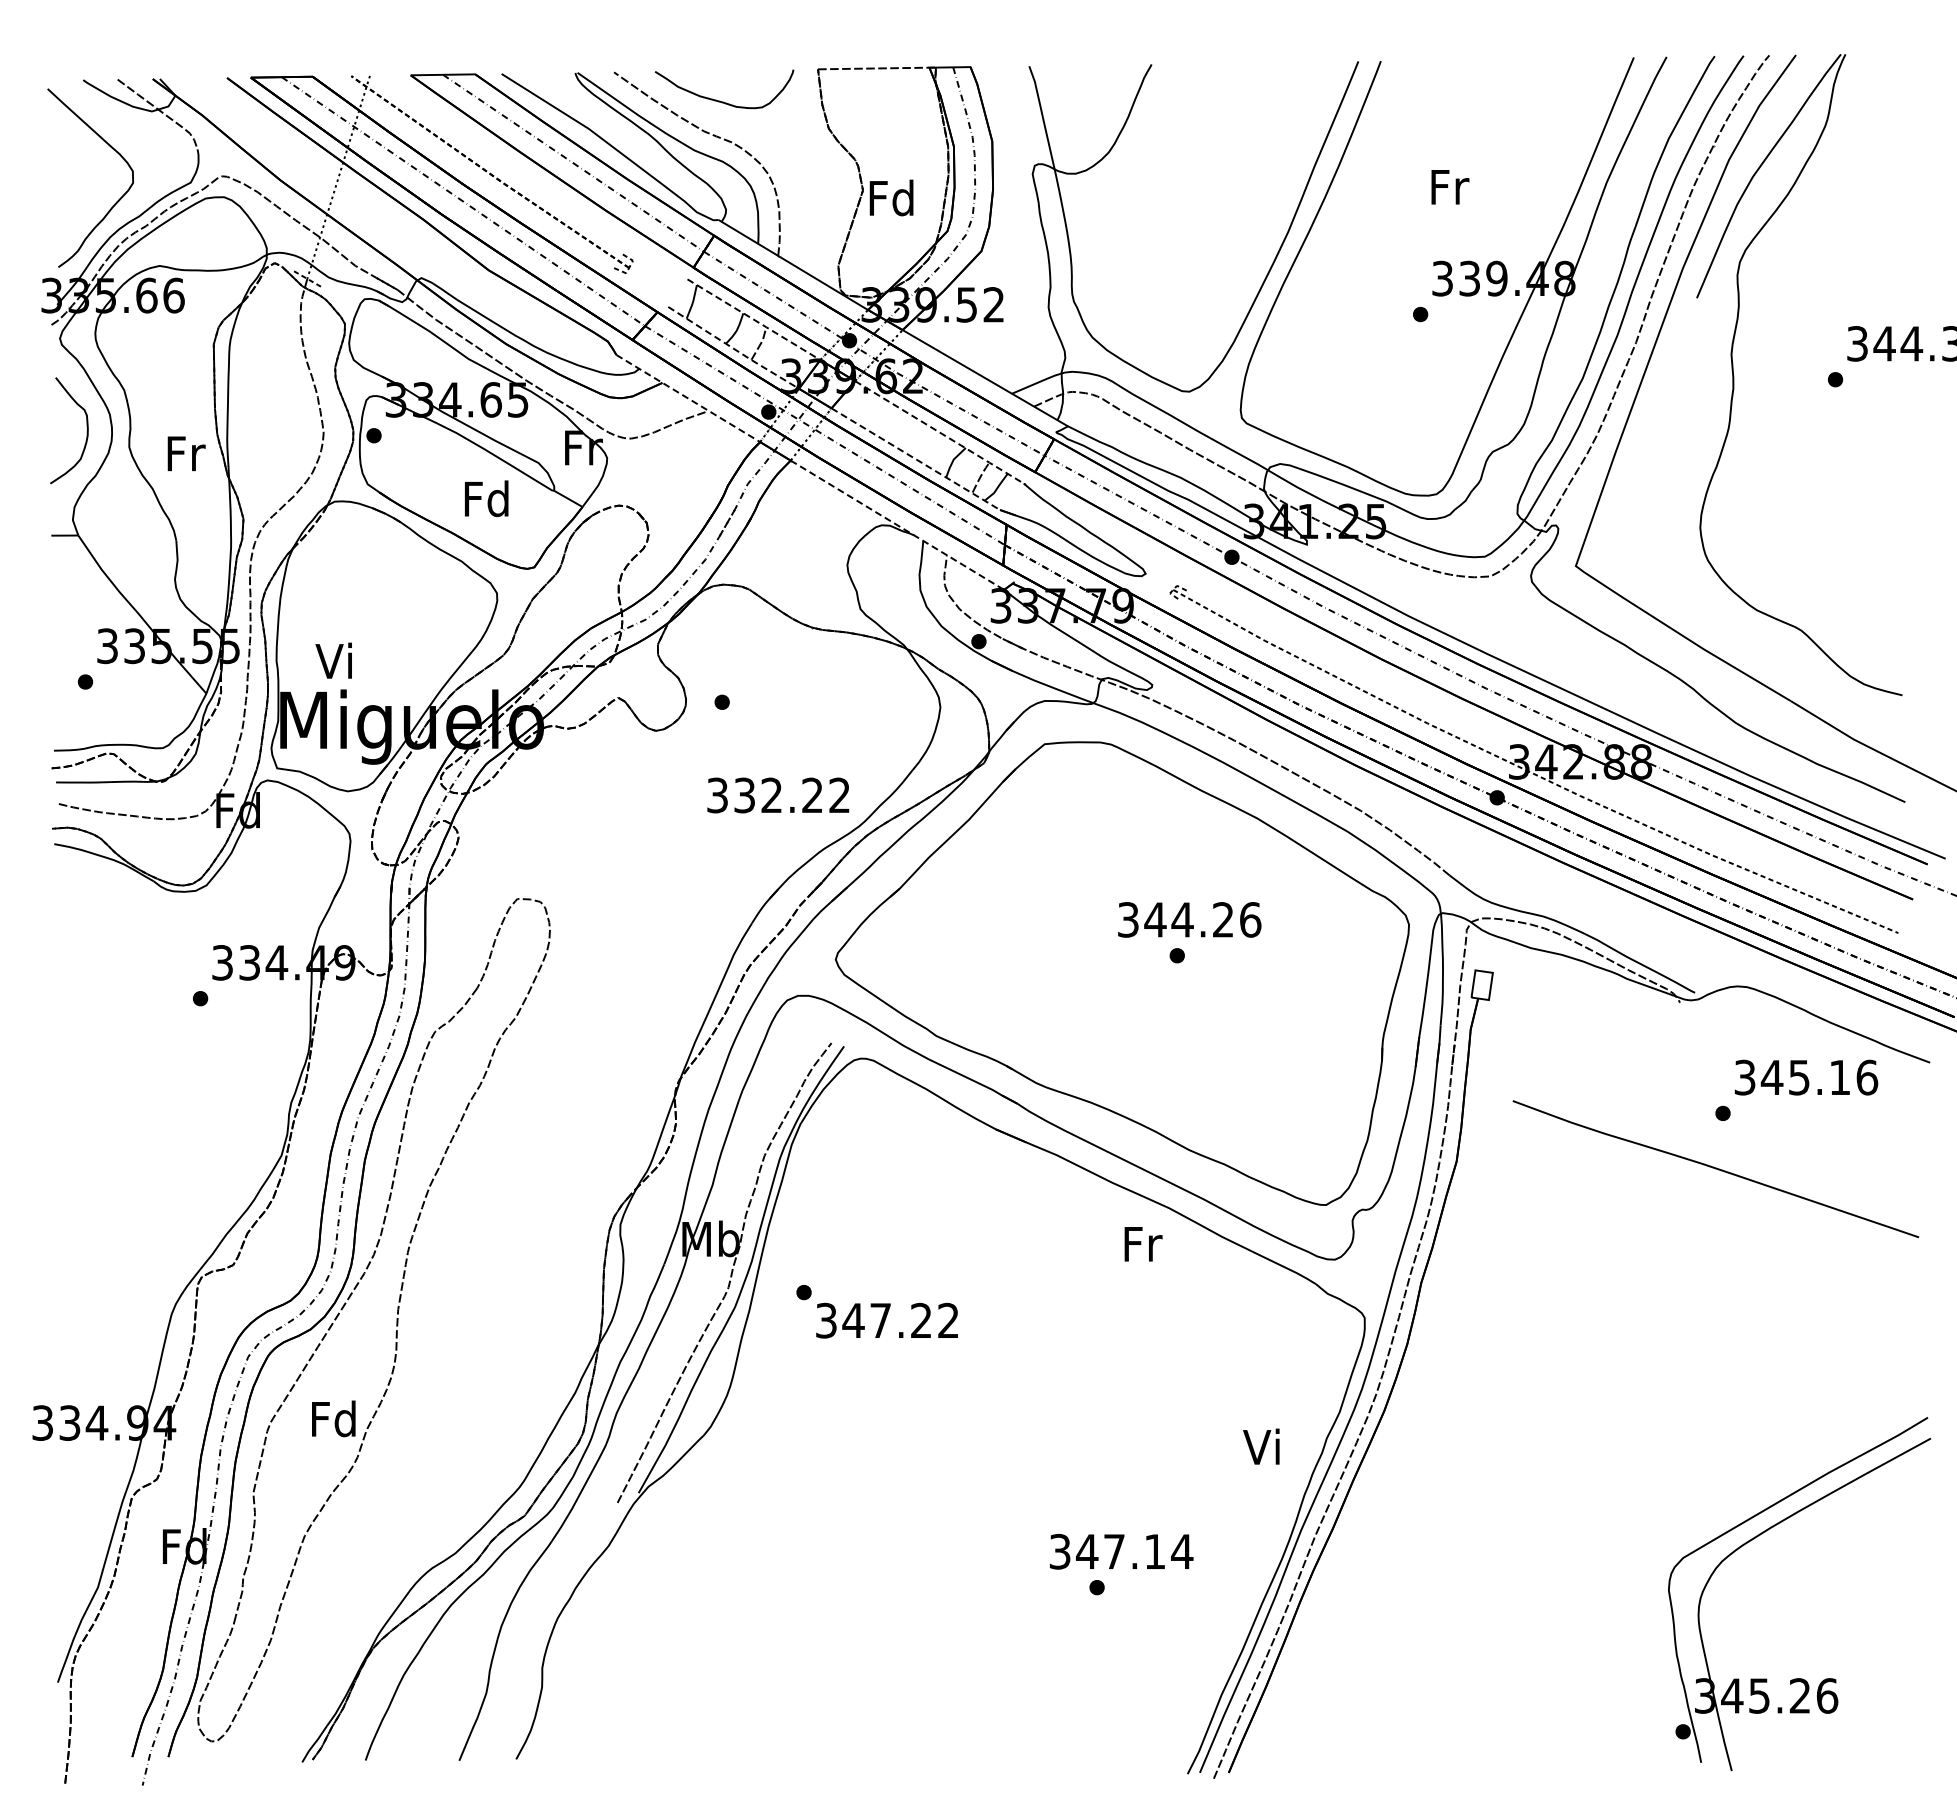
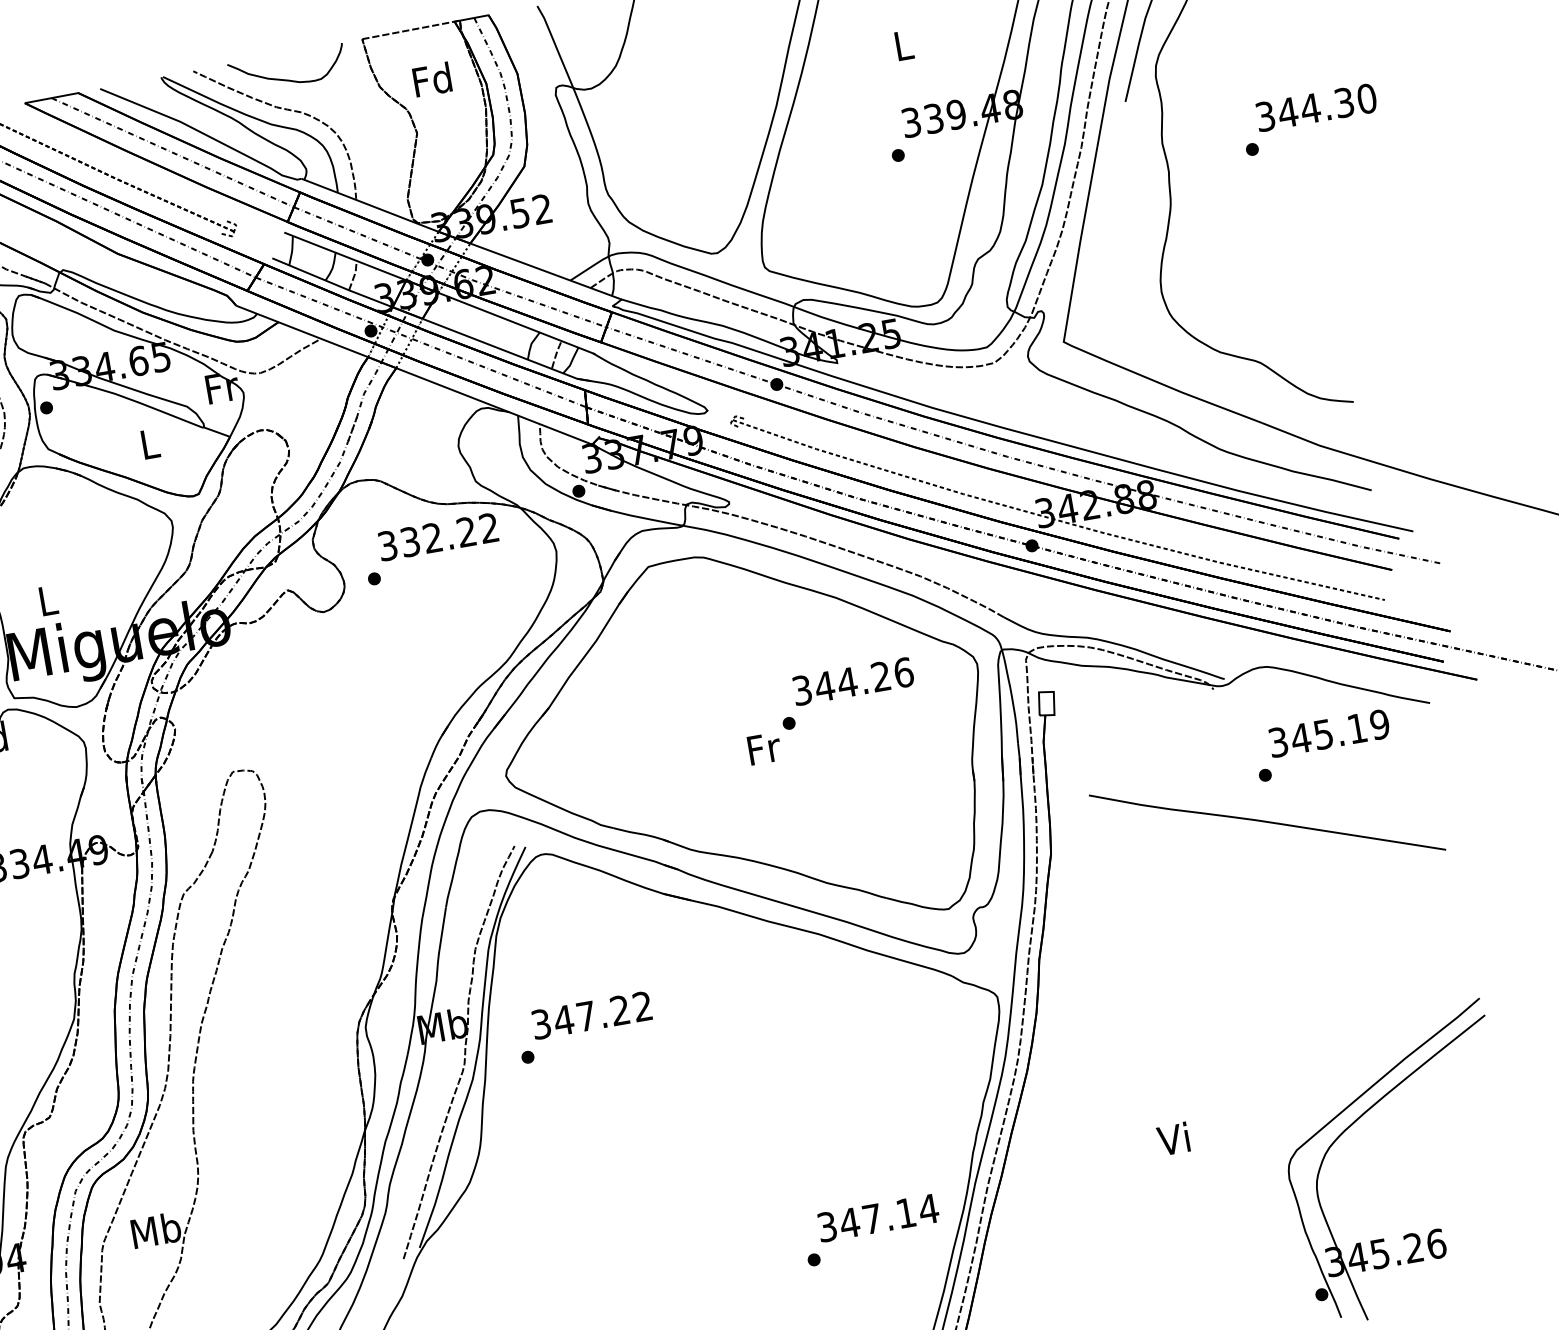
text: (1450, 187) -> (904, 45), Fr -> L
text: (891, 197) -> (432, 79), moved
line: (754, 320) -> (345, 257), dashed -> solid
line: (733, 348) -> (332, 283), dashed -> solid
line: (688, 398) -> (302, 331), dashed -> solid
line: (941, 433) -> (517, 323), dashed -> solid
line: (916, 459) -> (500, 349), dashed -> solid
text: (486, 498) -> (149, 443), Fd -> L
line: (898, 525) -> (495, 406), dashed -> solid
text: (333, 660) -> (45, 600), Vi -> L
text: (778, 795) -> (438, 537), moved
text: (1189, 919) -> (853, 681), moved
text: (1867, 1077) -> (1380, 724), 345.16 -> 345.19
text: (1143, 1244) -> (764, 748), moved
text: (886, 1320) -> (591, 1015), moved
text: (334, 1418) -> (156, 1229), Fd -> Mb
text: (1261, 1446) -> (1173, 1138), moved
text: (1121, 1551) -> (878, 1217), moved

